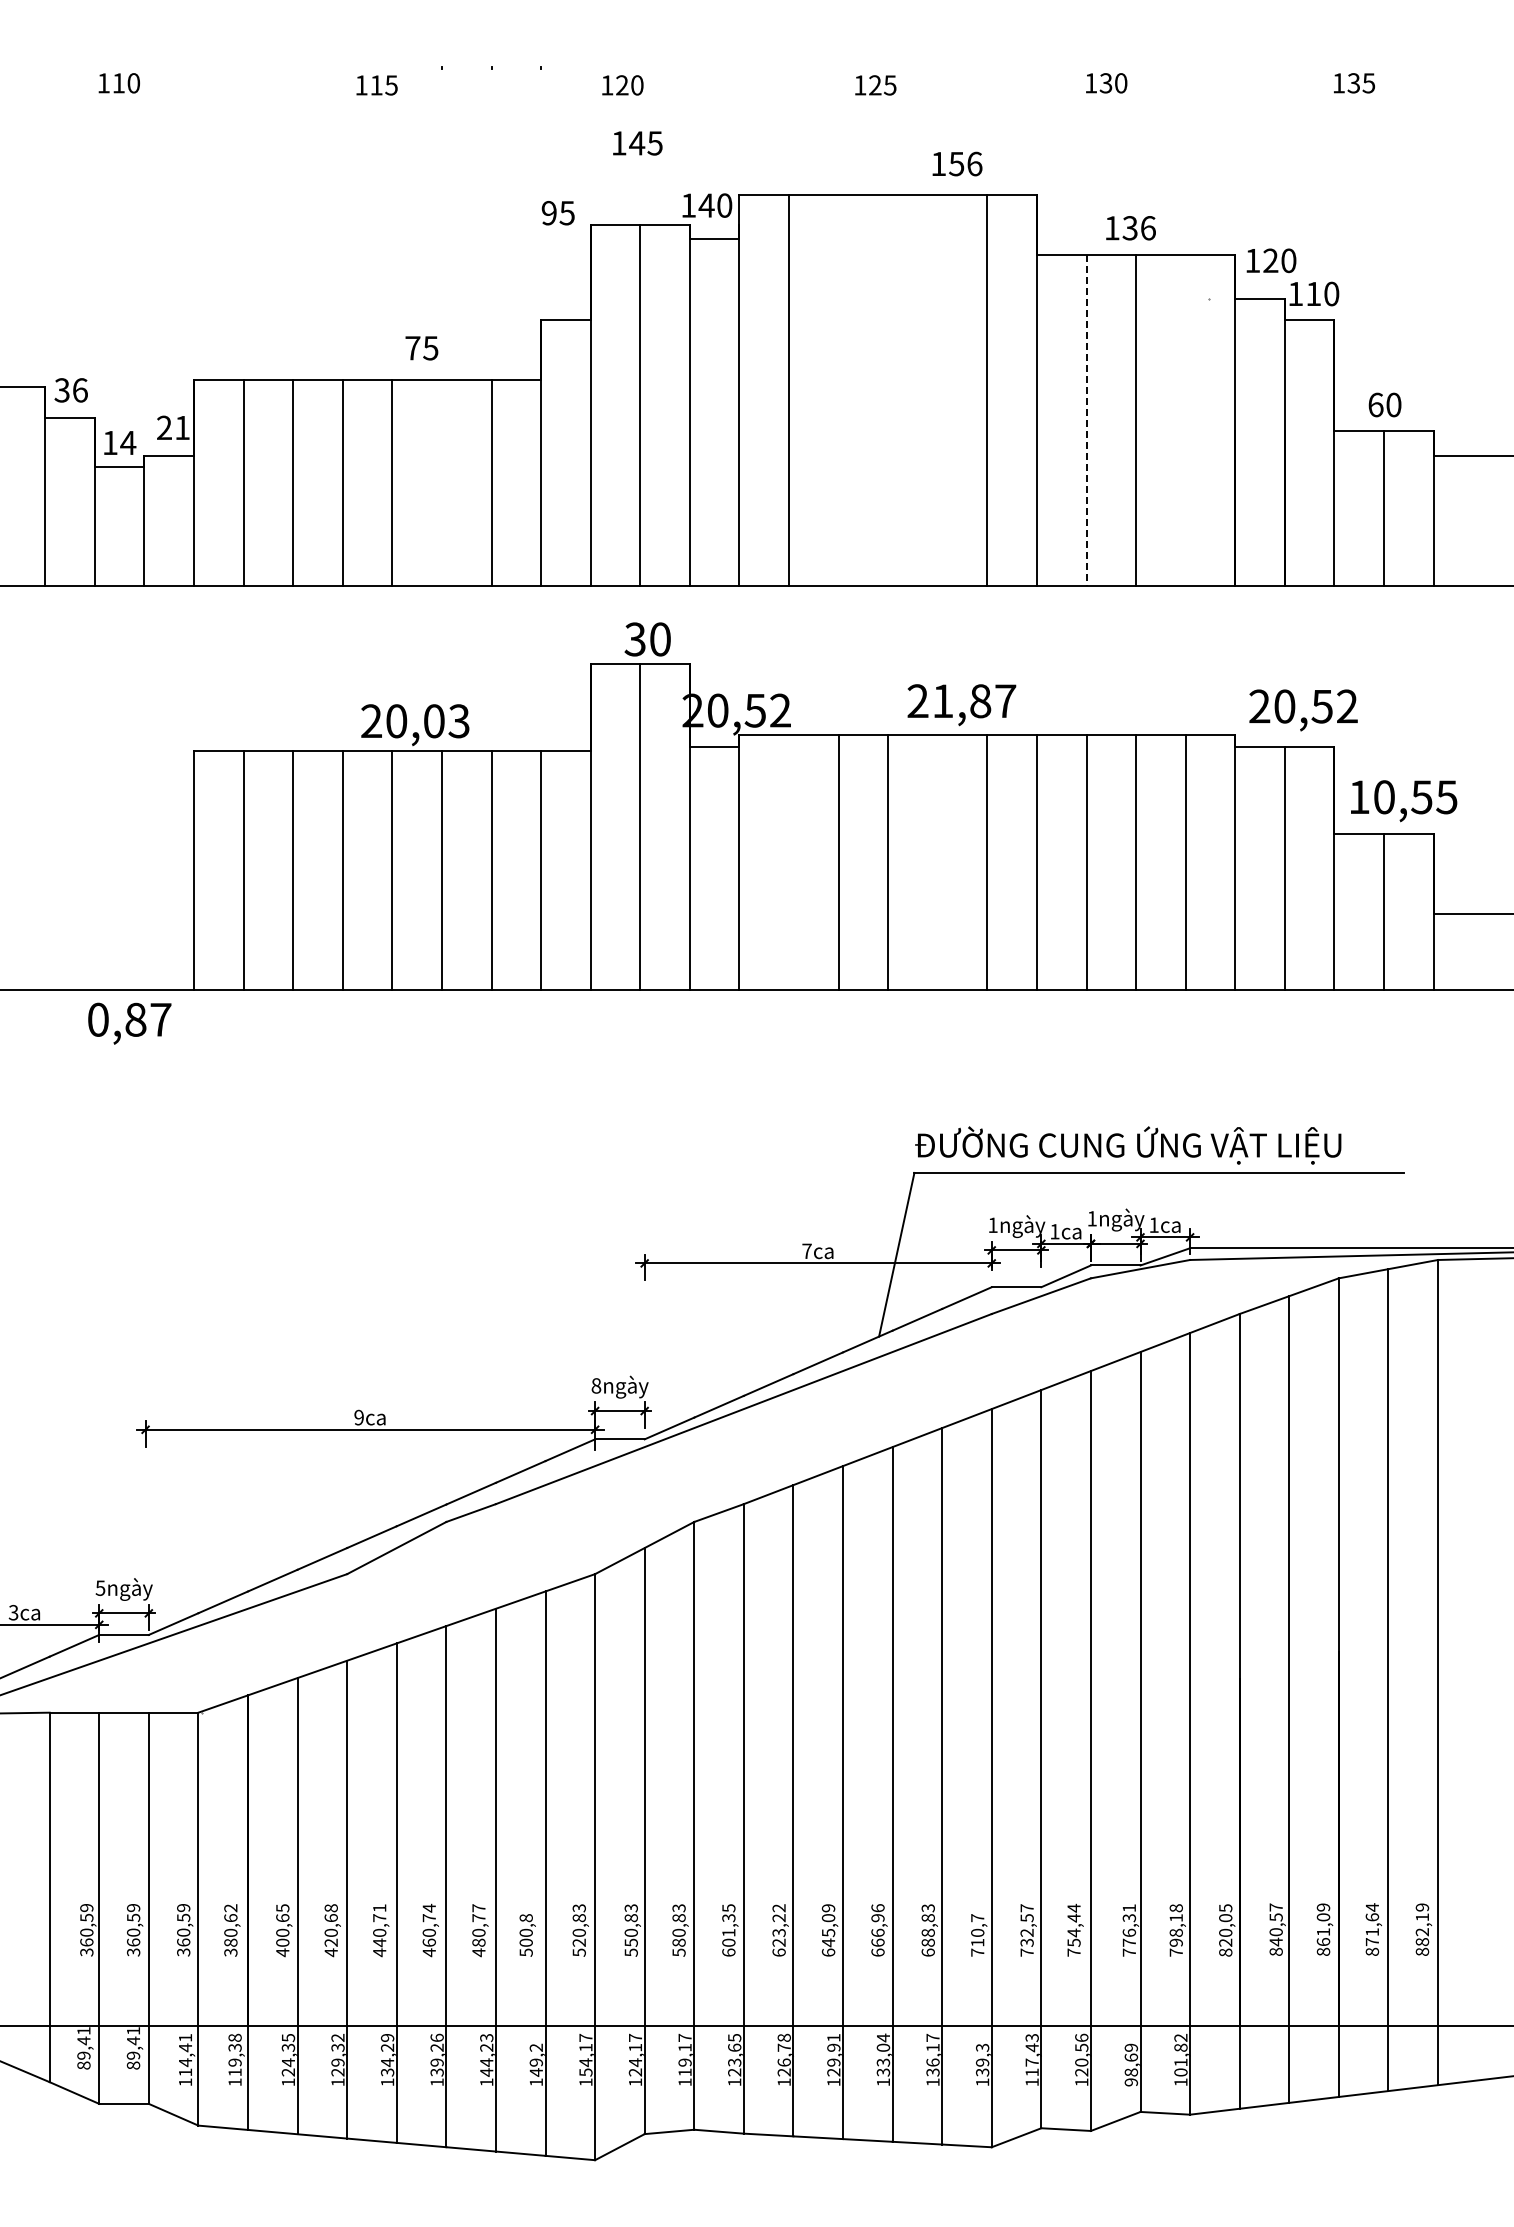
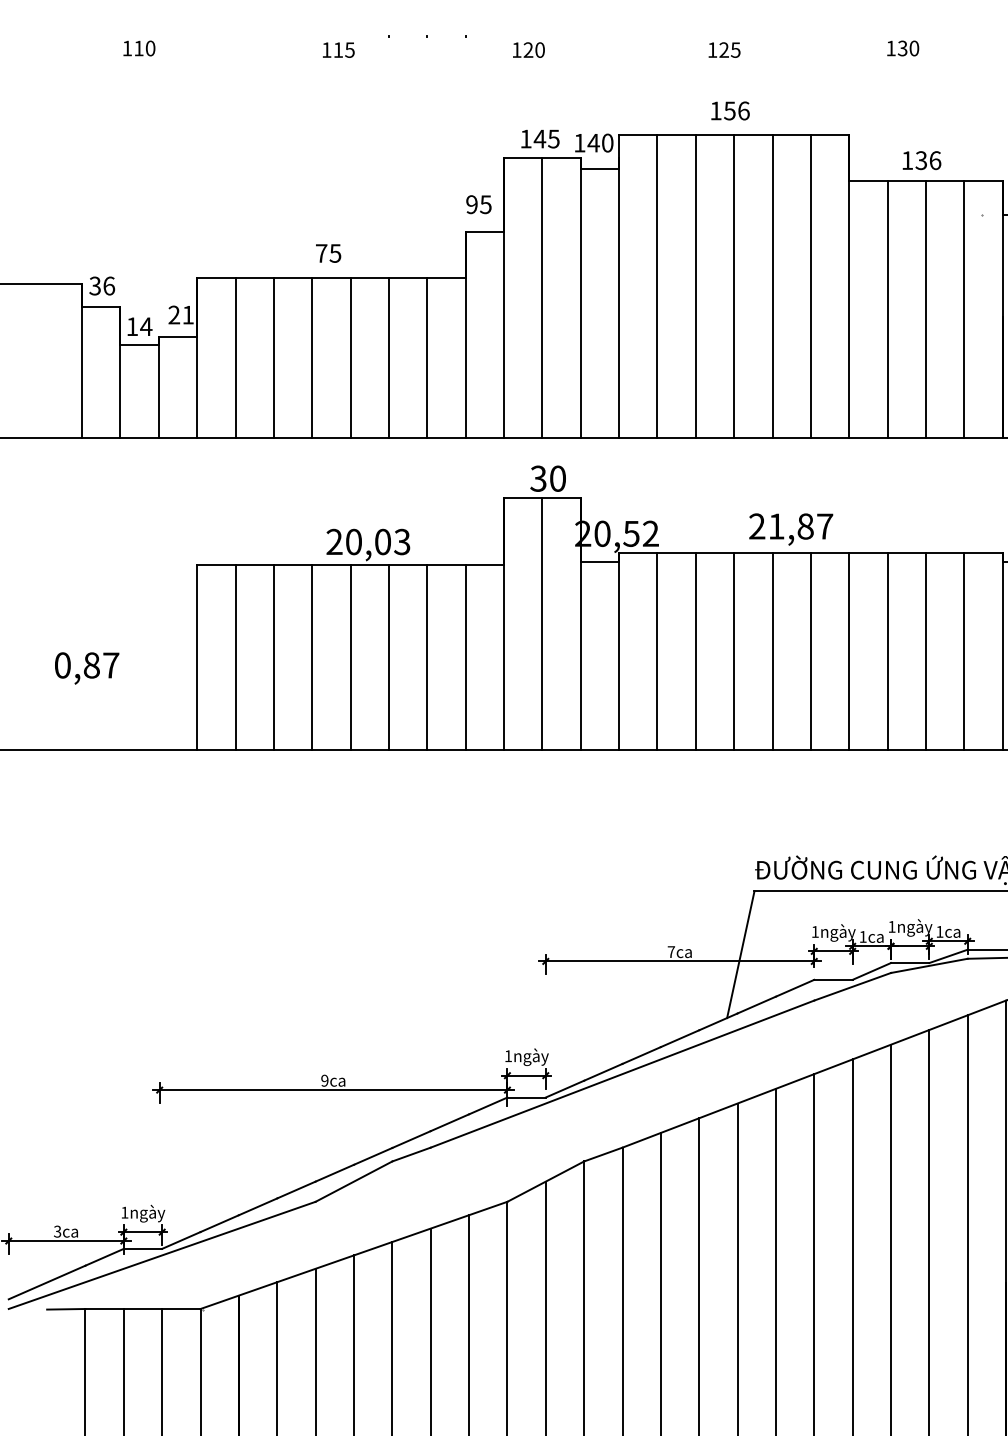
text: (637, 143) -> (540, 139), moved
text: (957, 163) -> (730, 110), moved
text: (557, 213) -> (478, 204), moved
text: (421, 348) -> (328, 253), moved
line: (838, 390) -> (695, 286), added
line: (888, 390) -> (734, 286), added
line: (937, 390) -> (772, 286), added
line: (1086, 420) -> (887, 309), dashed -> solid
line: (1185, 420) -> (964, 309), added
line: (441, 482) -> (388, 357), added
line: (789, 862) -> (657, 651), added
line: (937, 862) -> (772, 651), added
text: (129, 1023) -> (86, 668), moved
text: (596, 1385) -> (508, 1055), 8ngày -> 1ngày
text: (100, 1588) -> (124, 1212), 5ngày -> 1ngày

